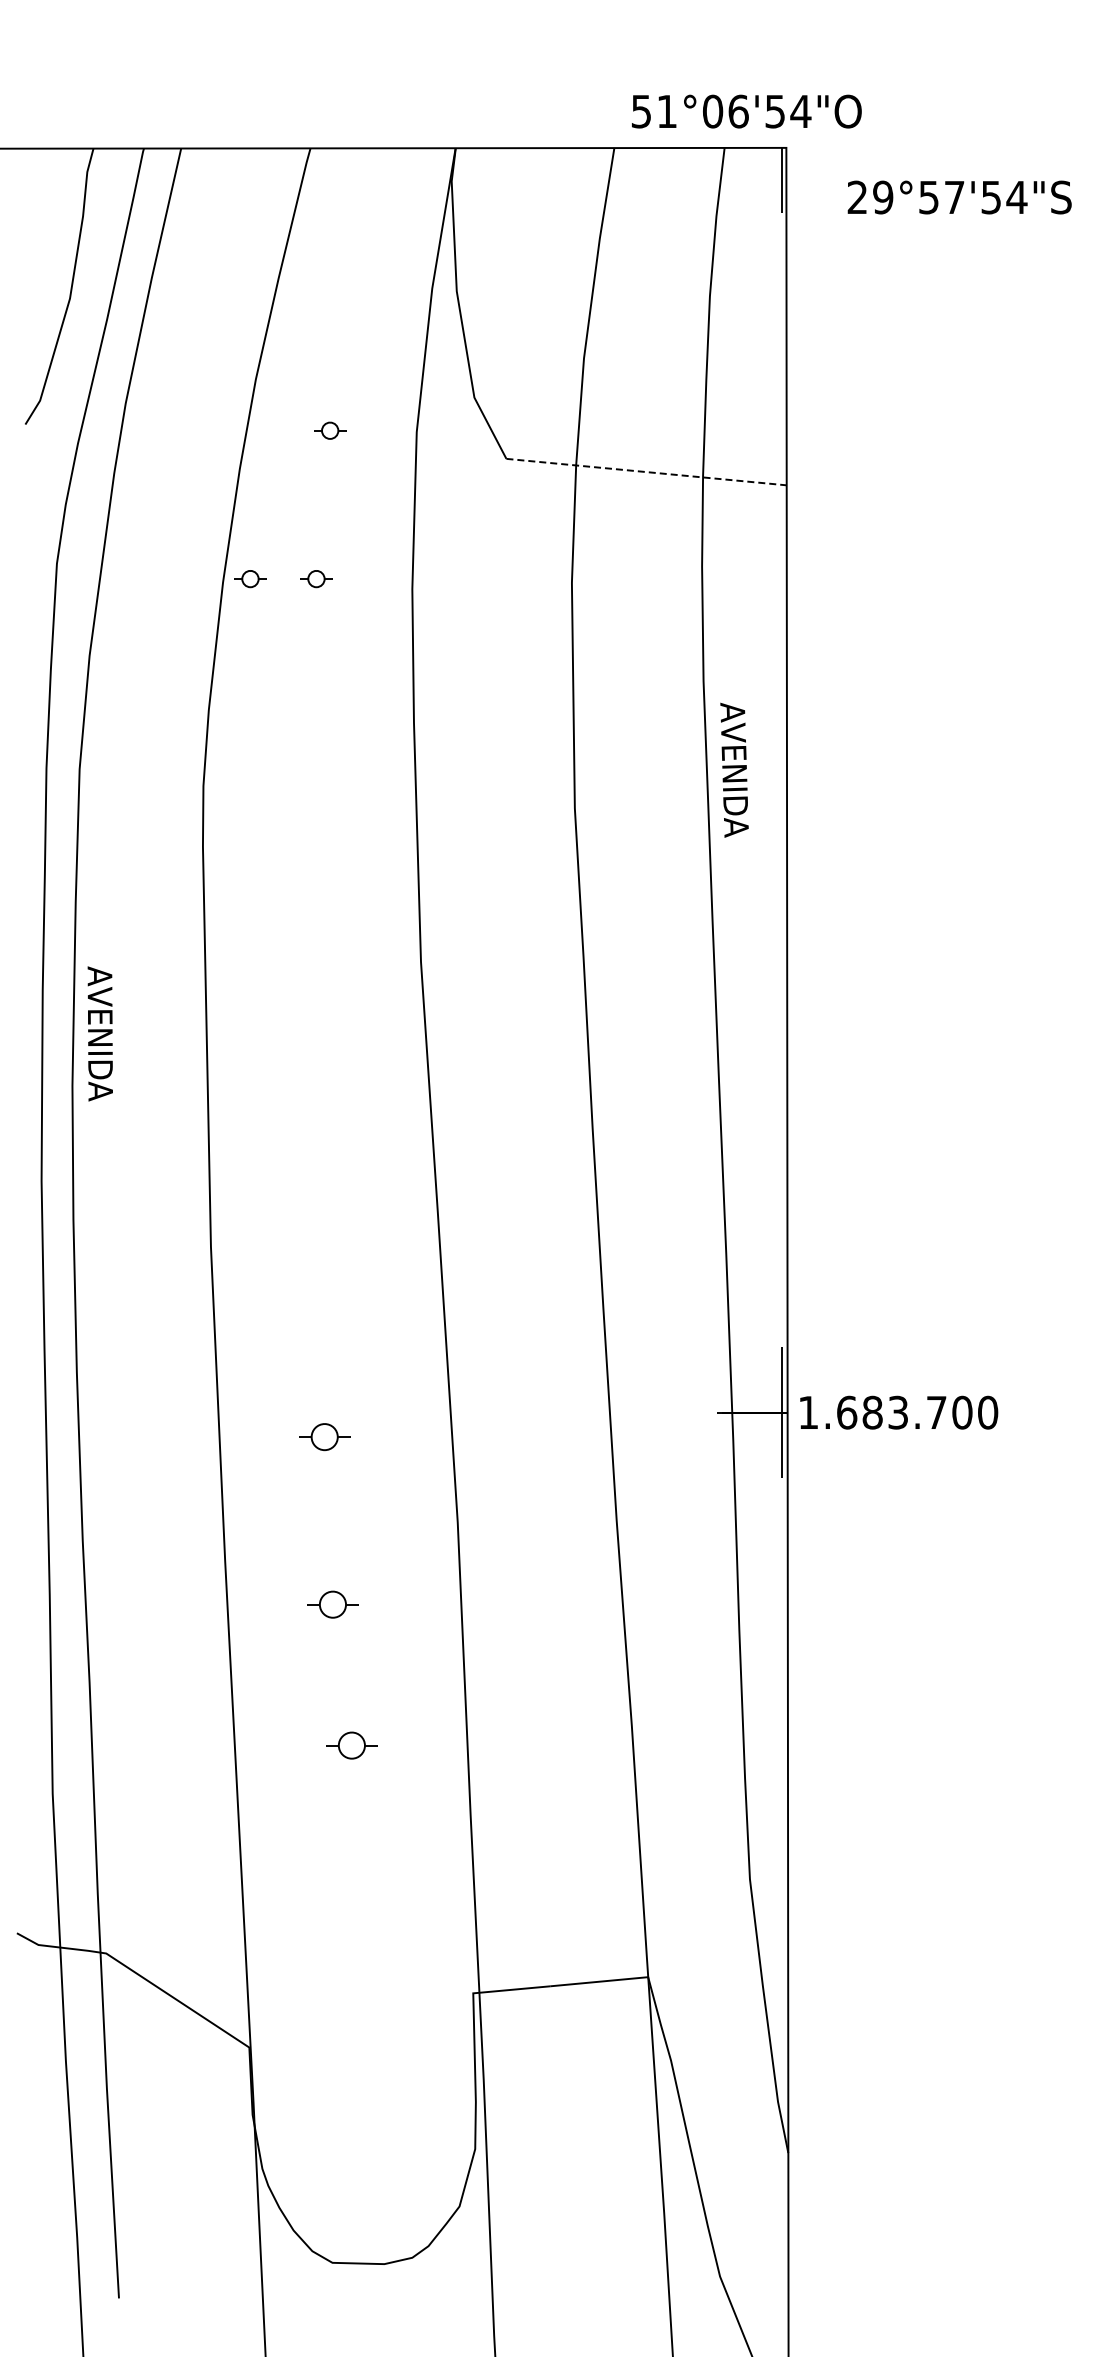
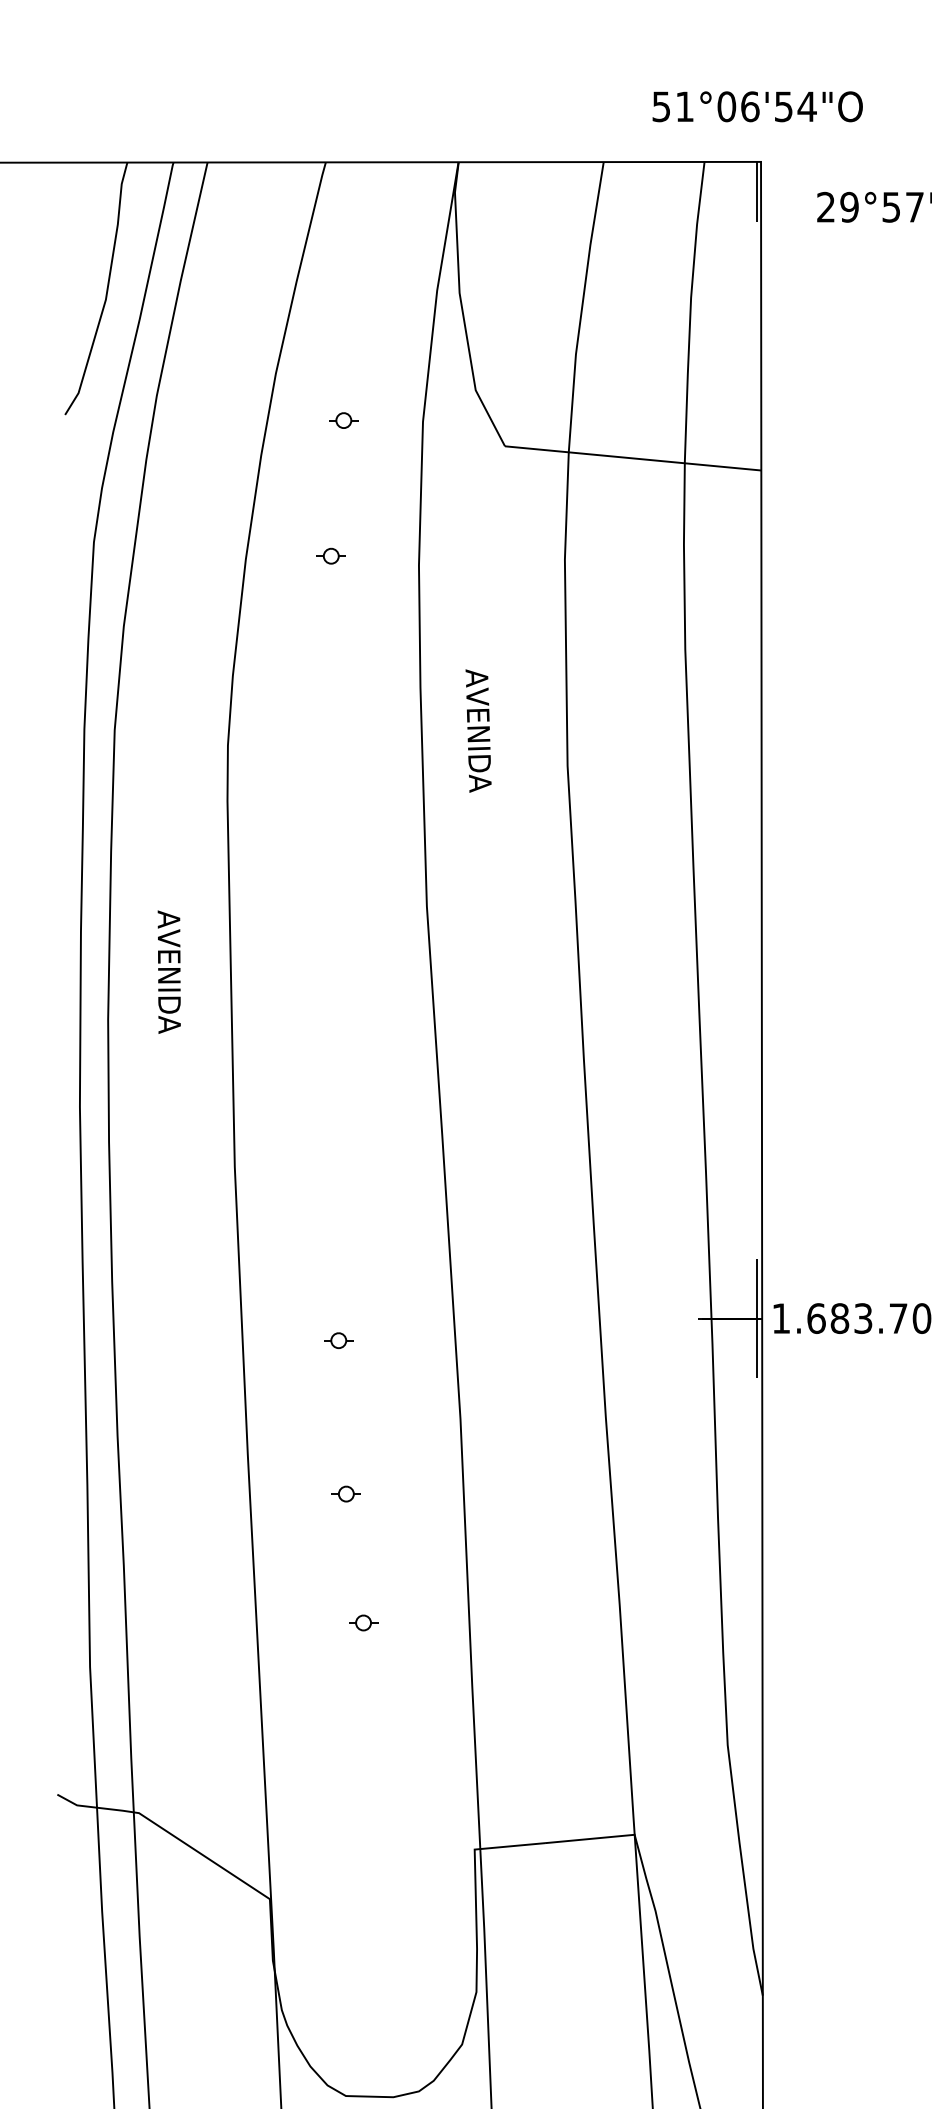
text: (746, 111) -> (757, 106), moved
line: (646, 472) -> (633, 458), dashed -> solid
part: (250, 579) -> (270, 556), removed
text: (734, 769) -> (478, 730), moved
text: (99, 1033) -> (168, 971), moved
part: (324, 1436) -> (338, 1340), size x0.62
part: (332, 1604) -> (345, 1493), size x0.62
part: (351, 1745) -> (363, 1622), size x0.62

